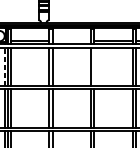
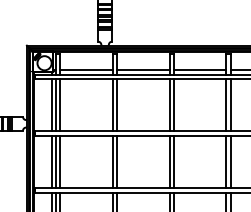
line: (71, 41) -> (143, 70), added
line: (4, 66) -> (51, 104), dashed -> solid
line: (94, 67) -> (174, 105), added

